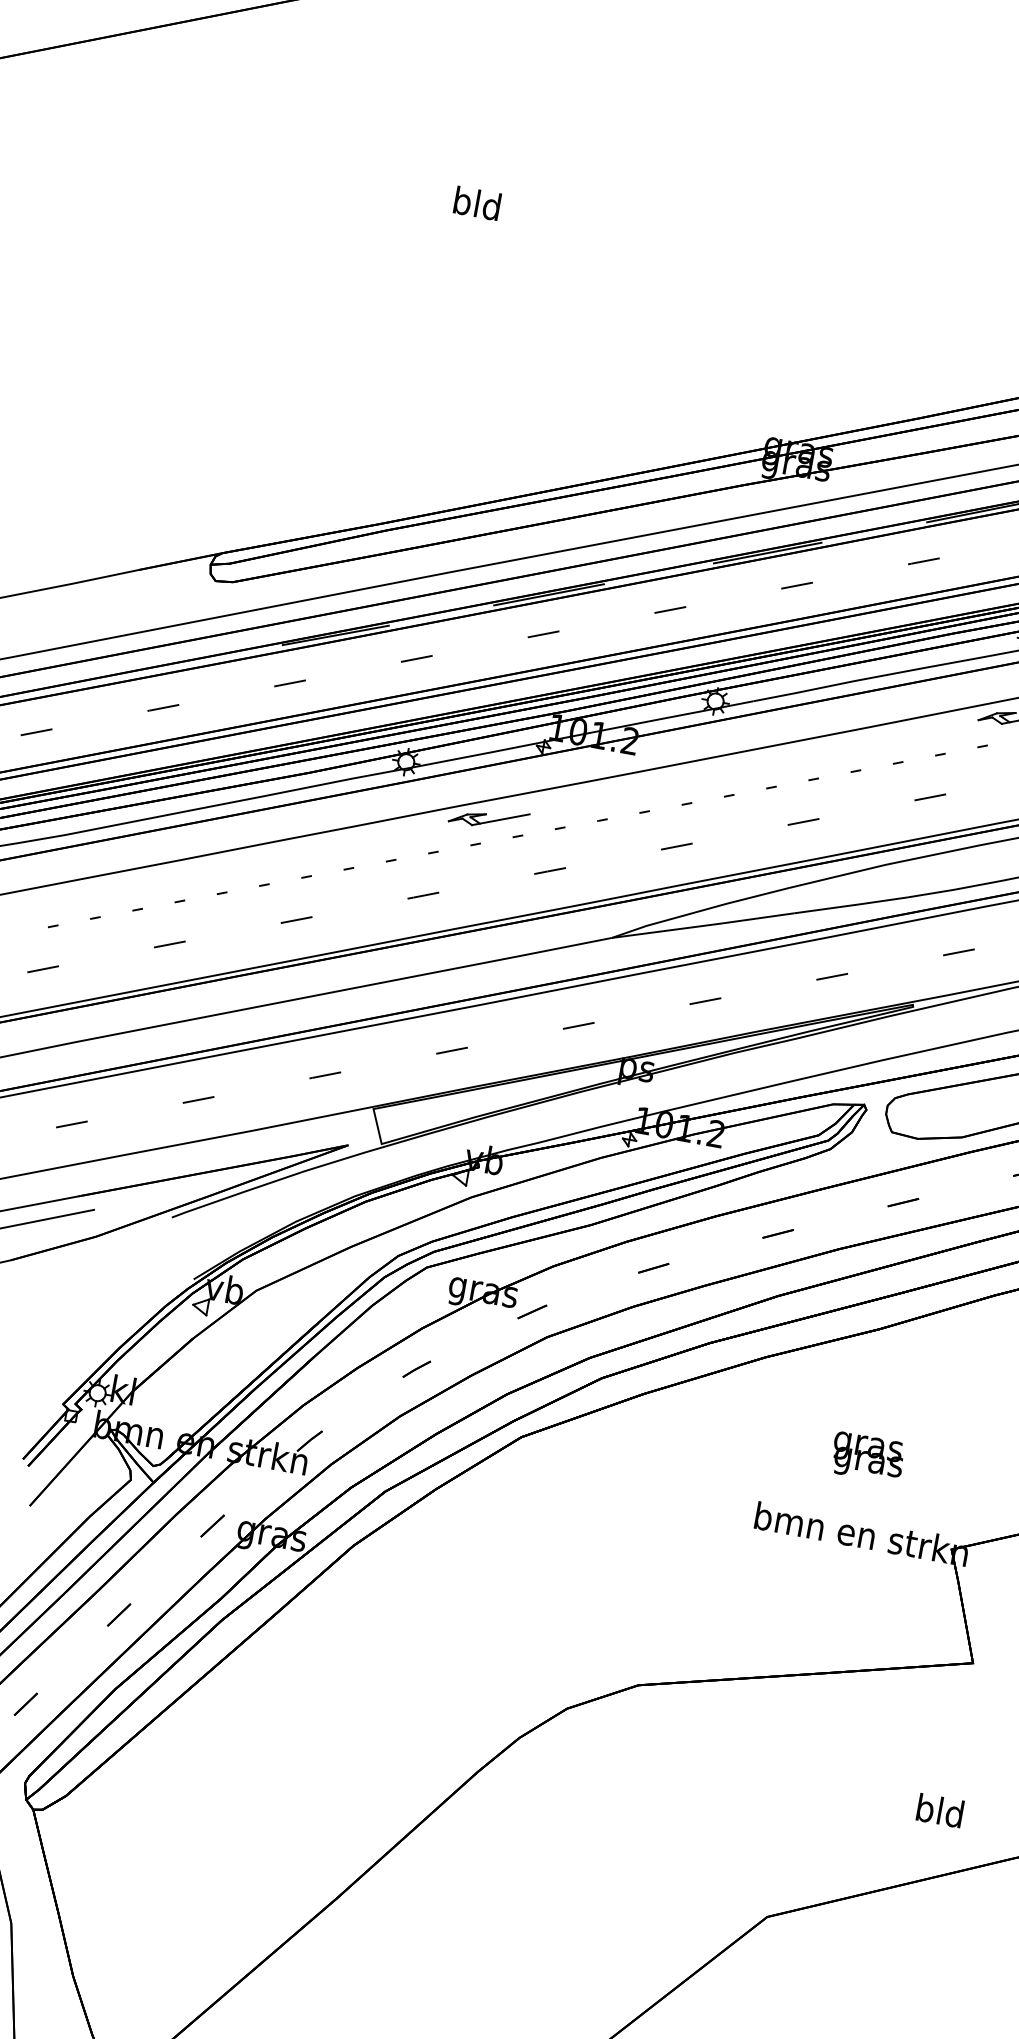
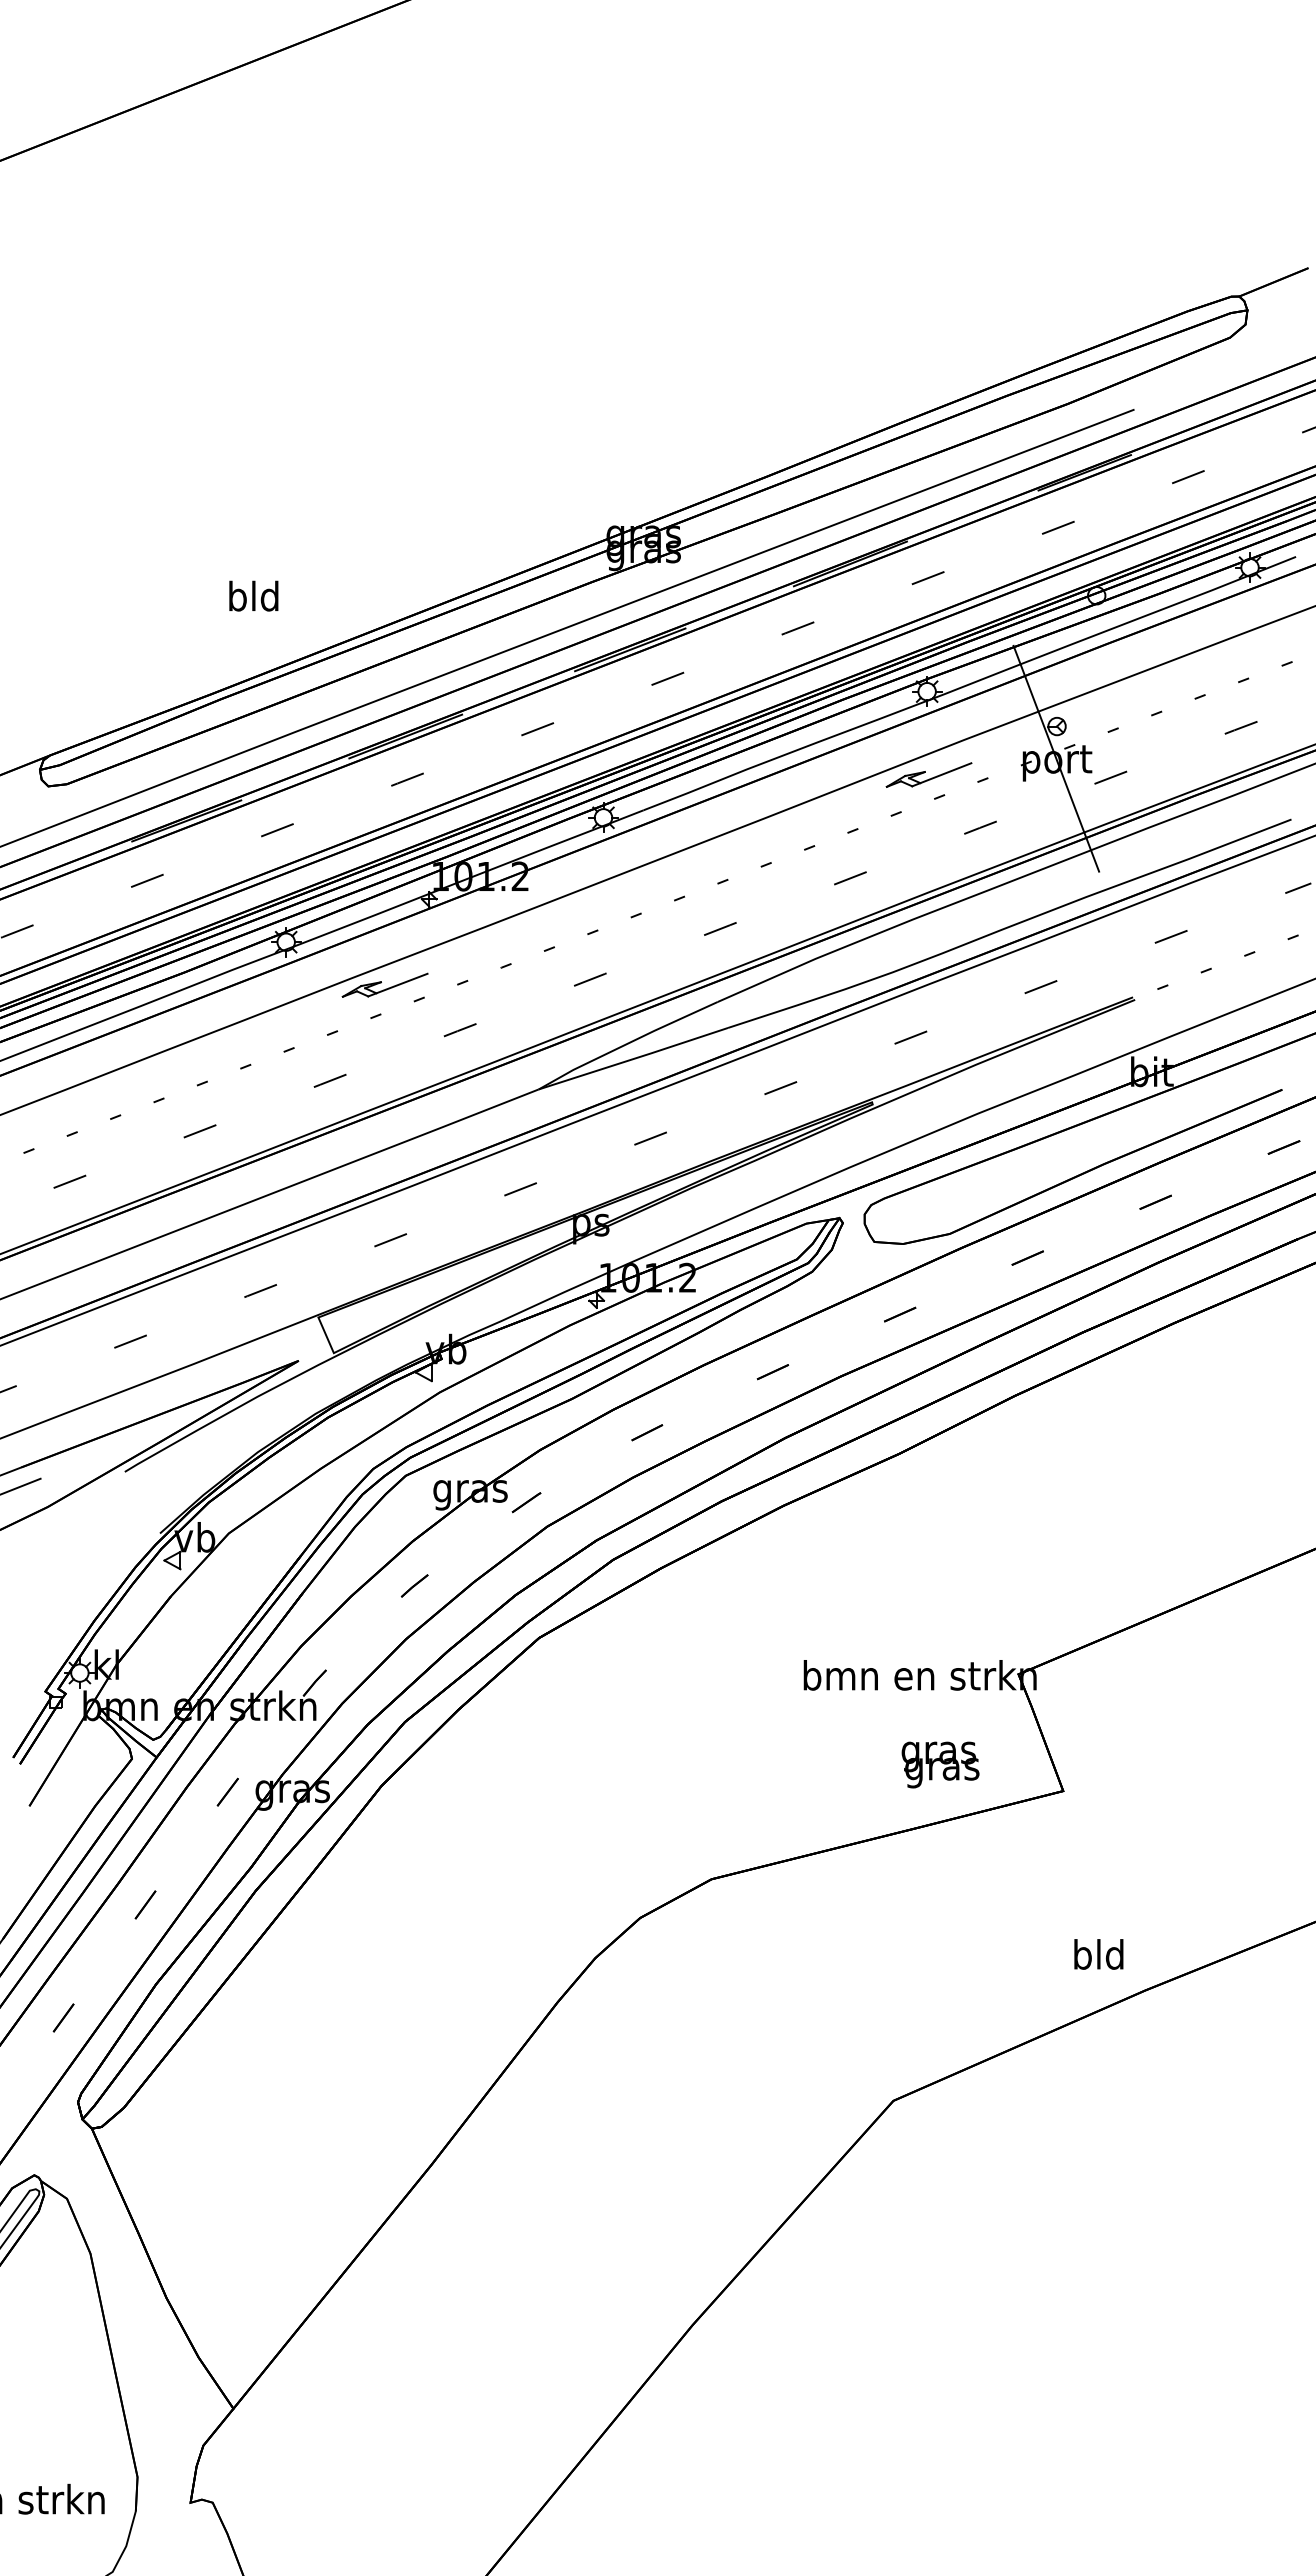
text: (477, 202) -> (253, 595), moved
text: (867, 1457) -> (940, 1764), moved
text: (939, 1810) -> (1098, 1954), moved

